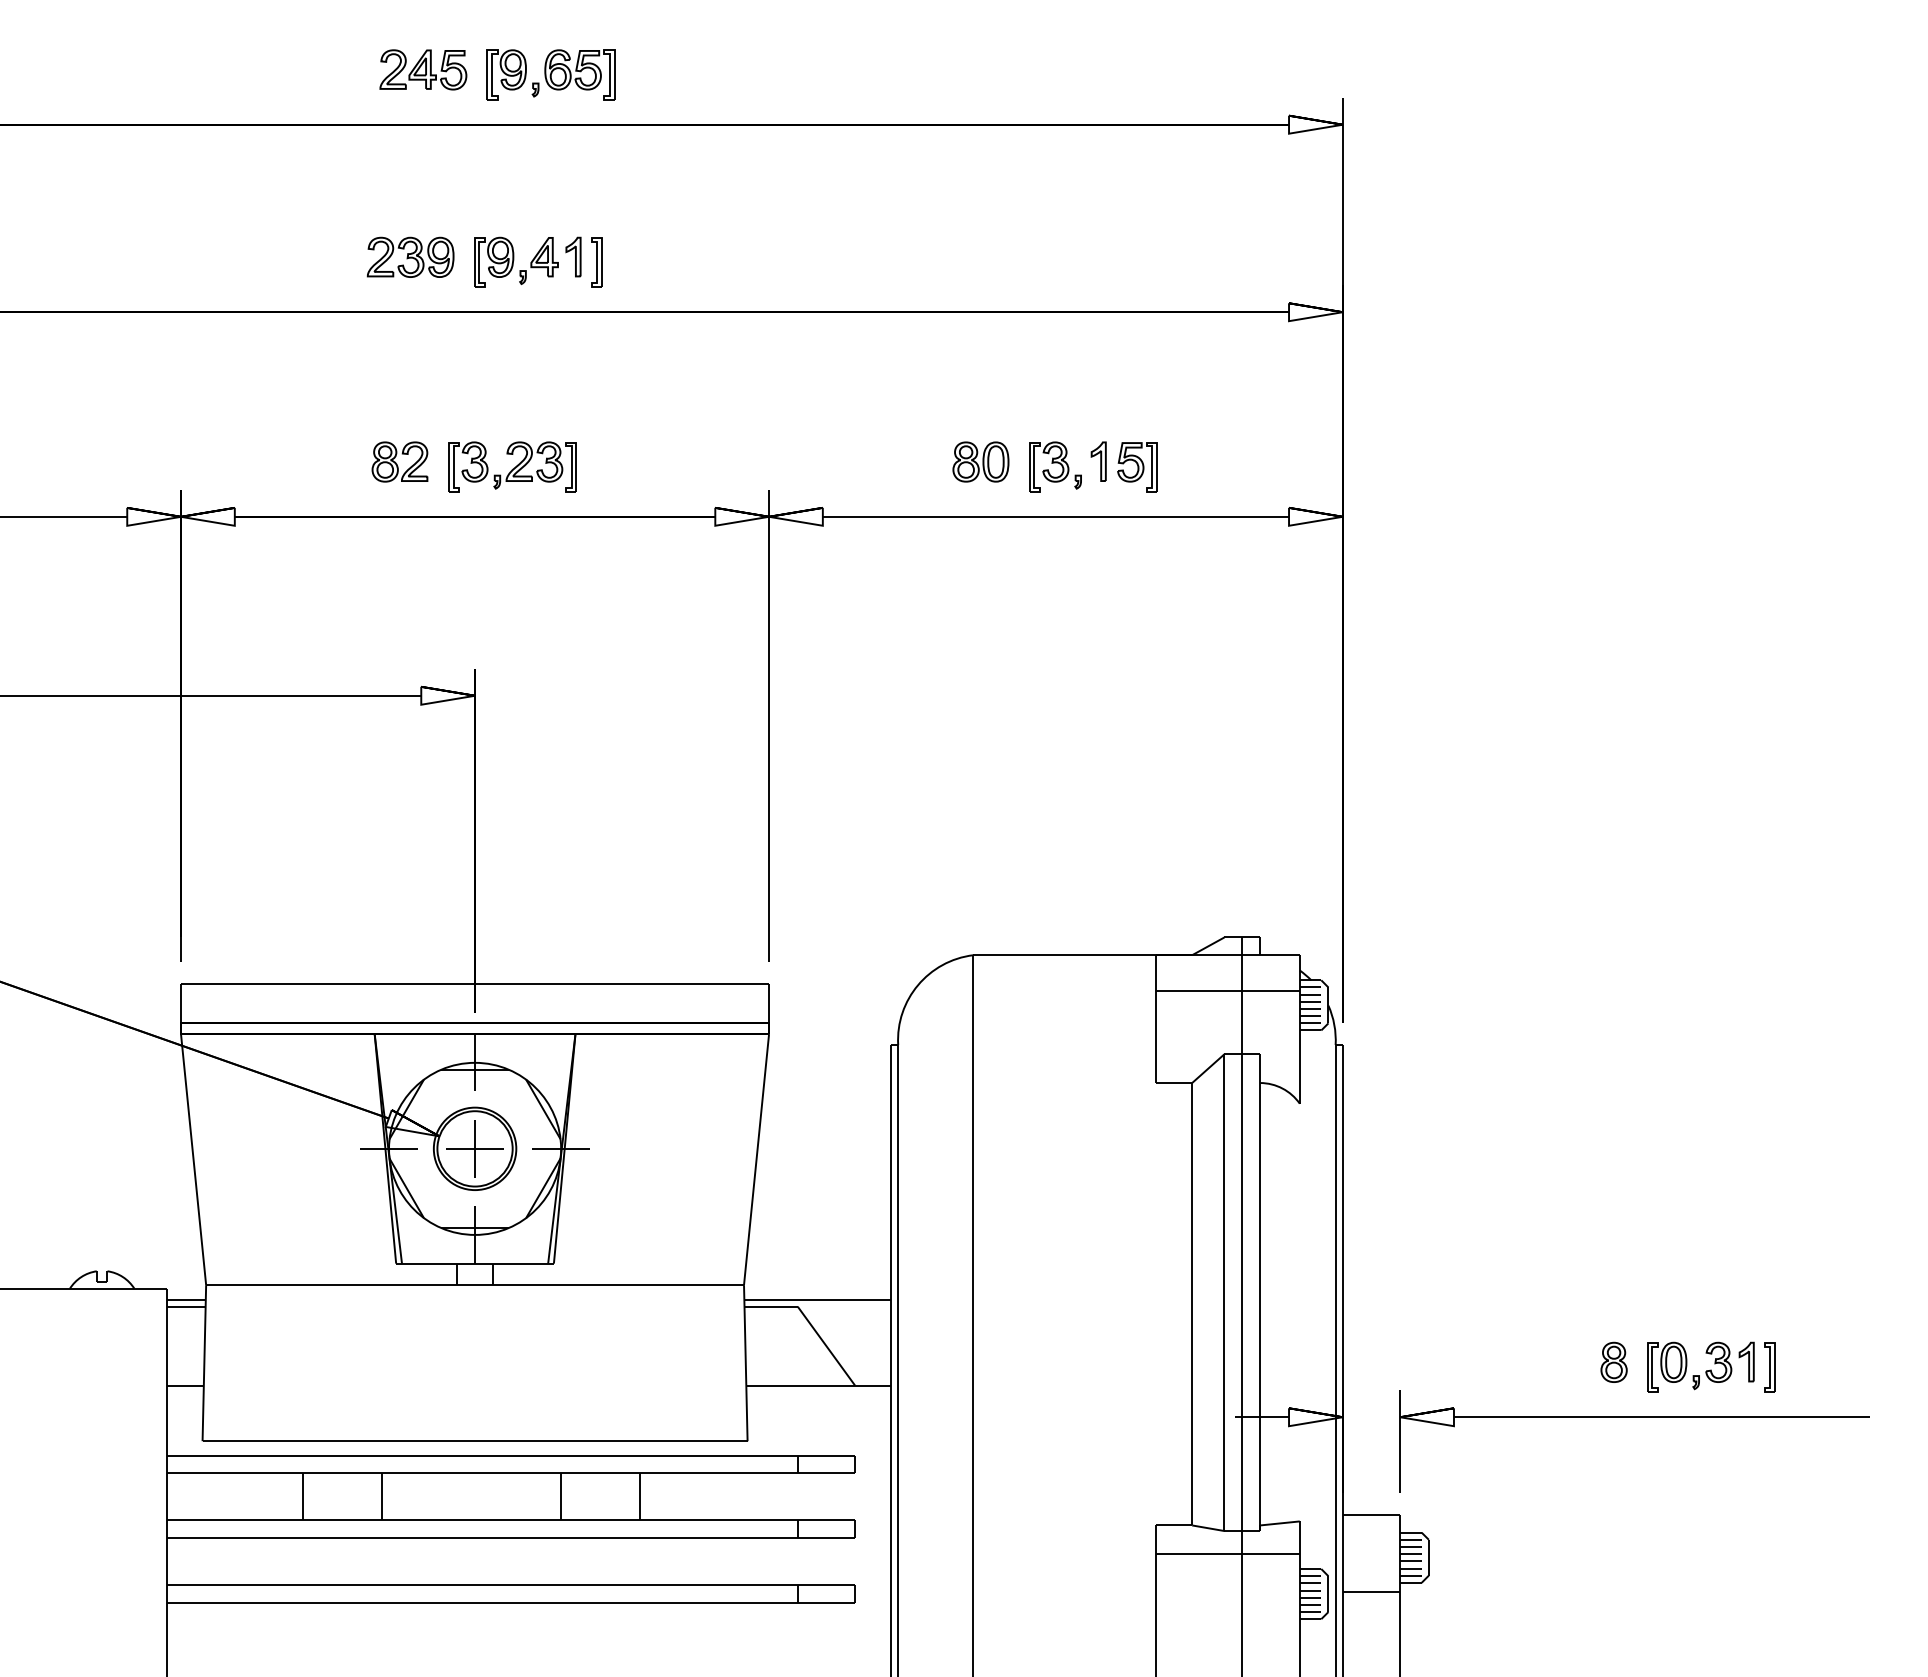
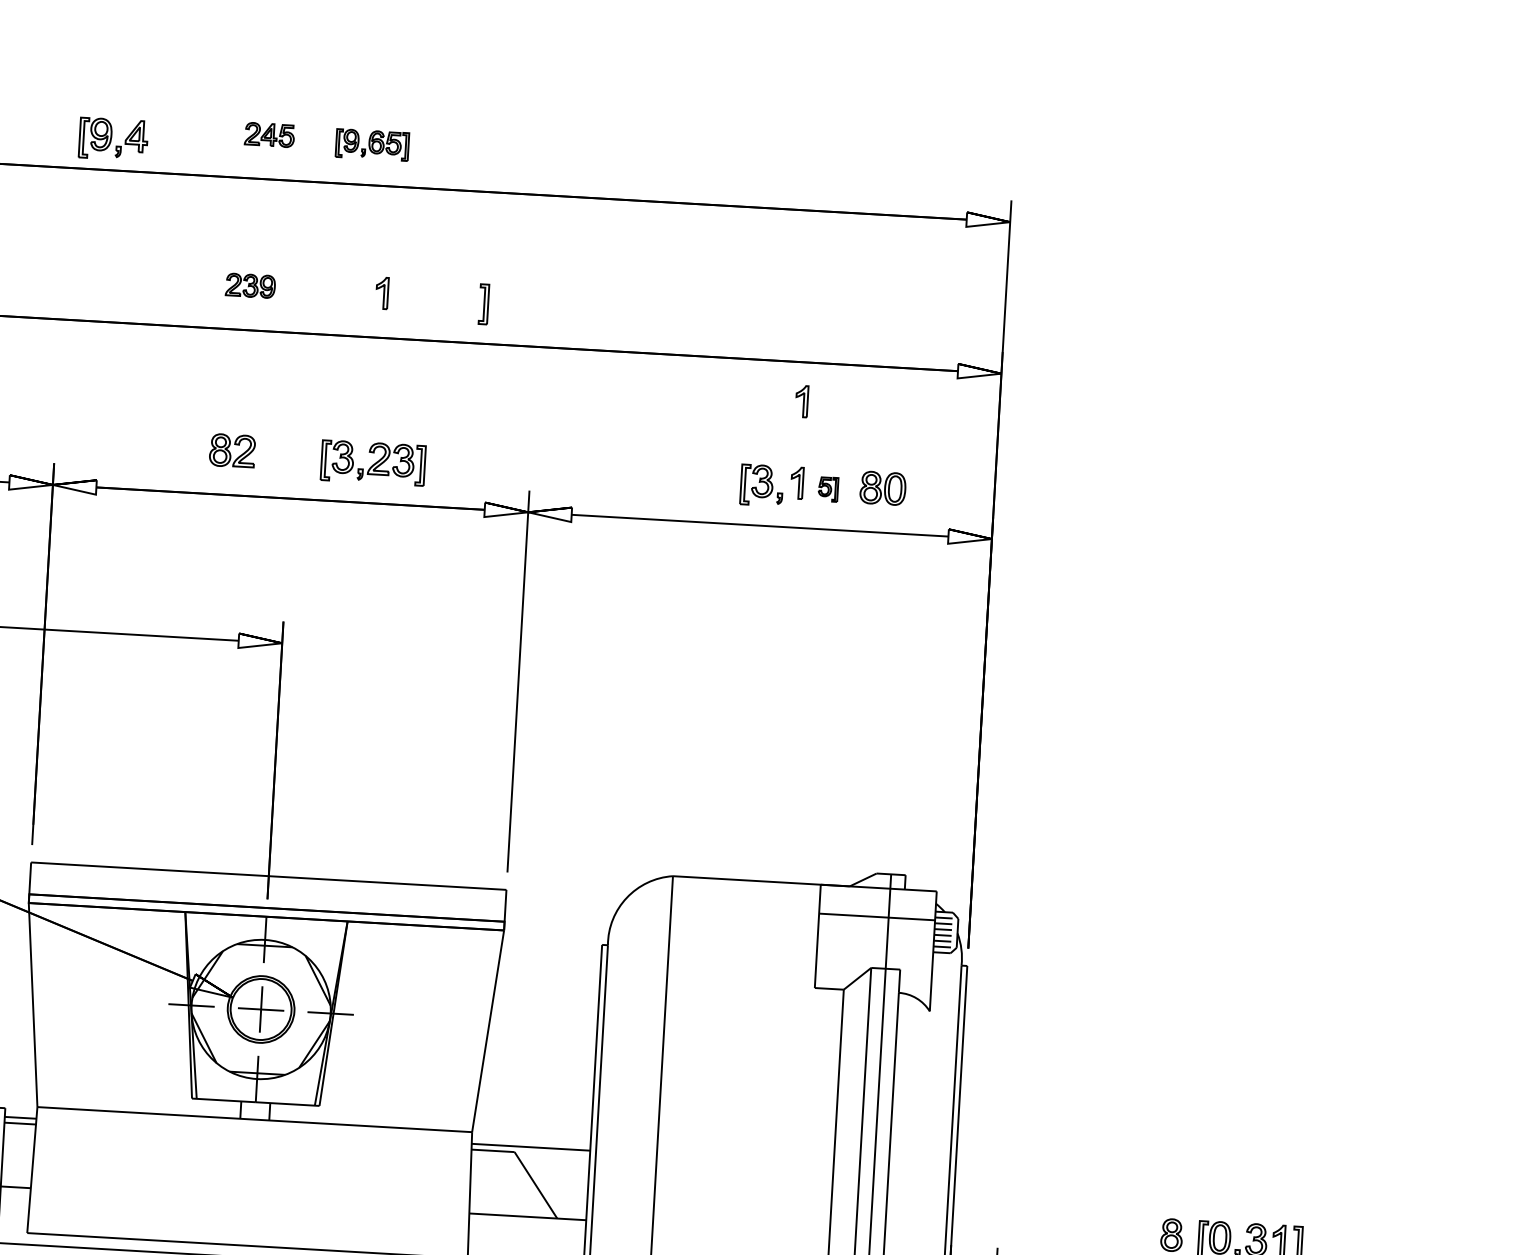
part: (423, 69) -> (269, 134), size x0.7
part: (550, 74) -> (372, 144), size x0.7
part: (410, 256) -> (250, 285), size x0.7
part: (516, 261) -> (113, 138), moved
part: (596, 262) -> (483, 304), moved
part: (1098, 360) -> (801, 401), added
part: (980, 461) -> (882, 487), moved
part: (512, 466) -> (373, 462), moved
part: (1137, 467) -> (828, 489), size x0.6

